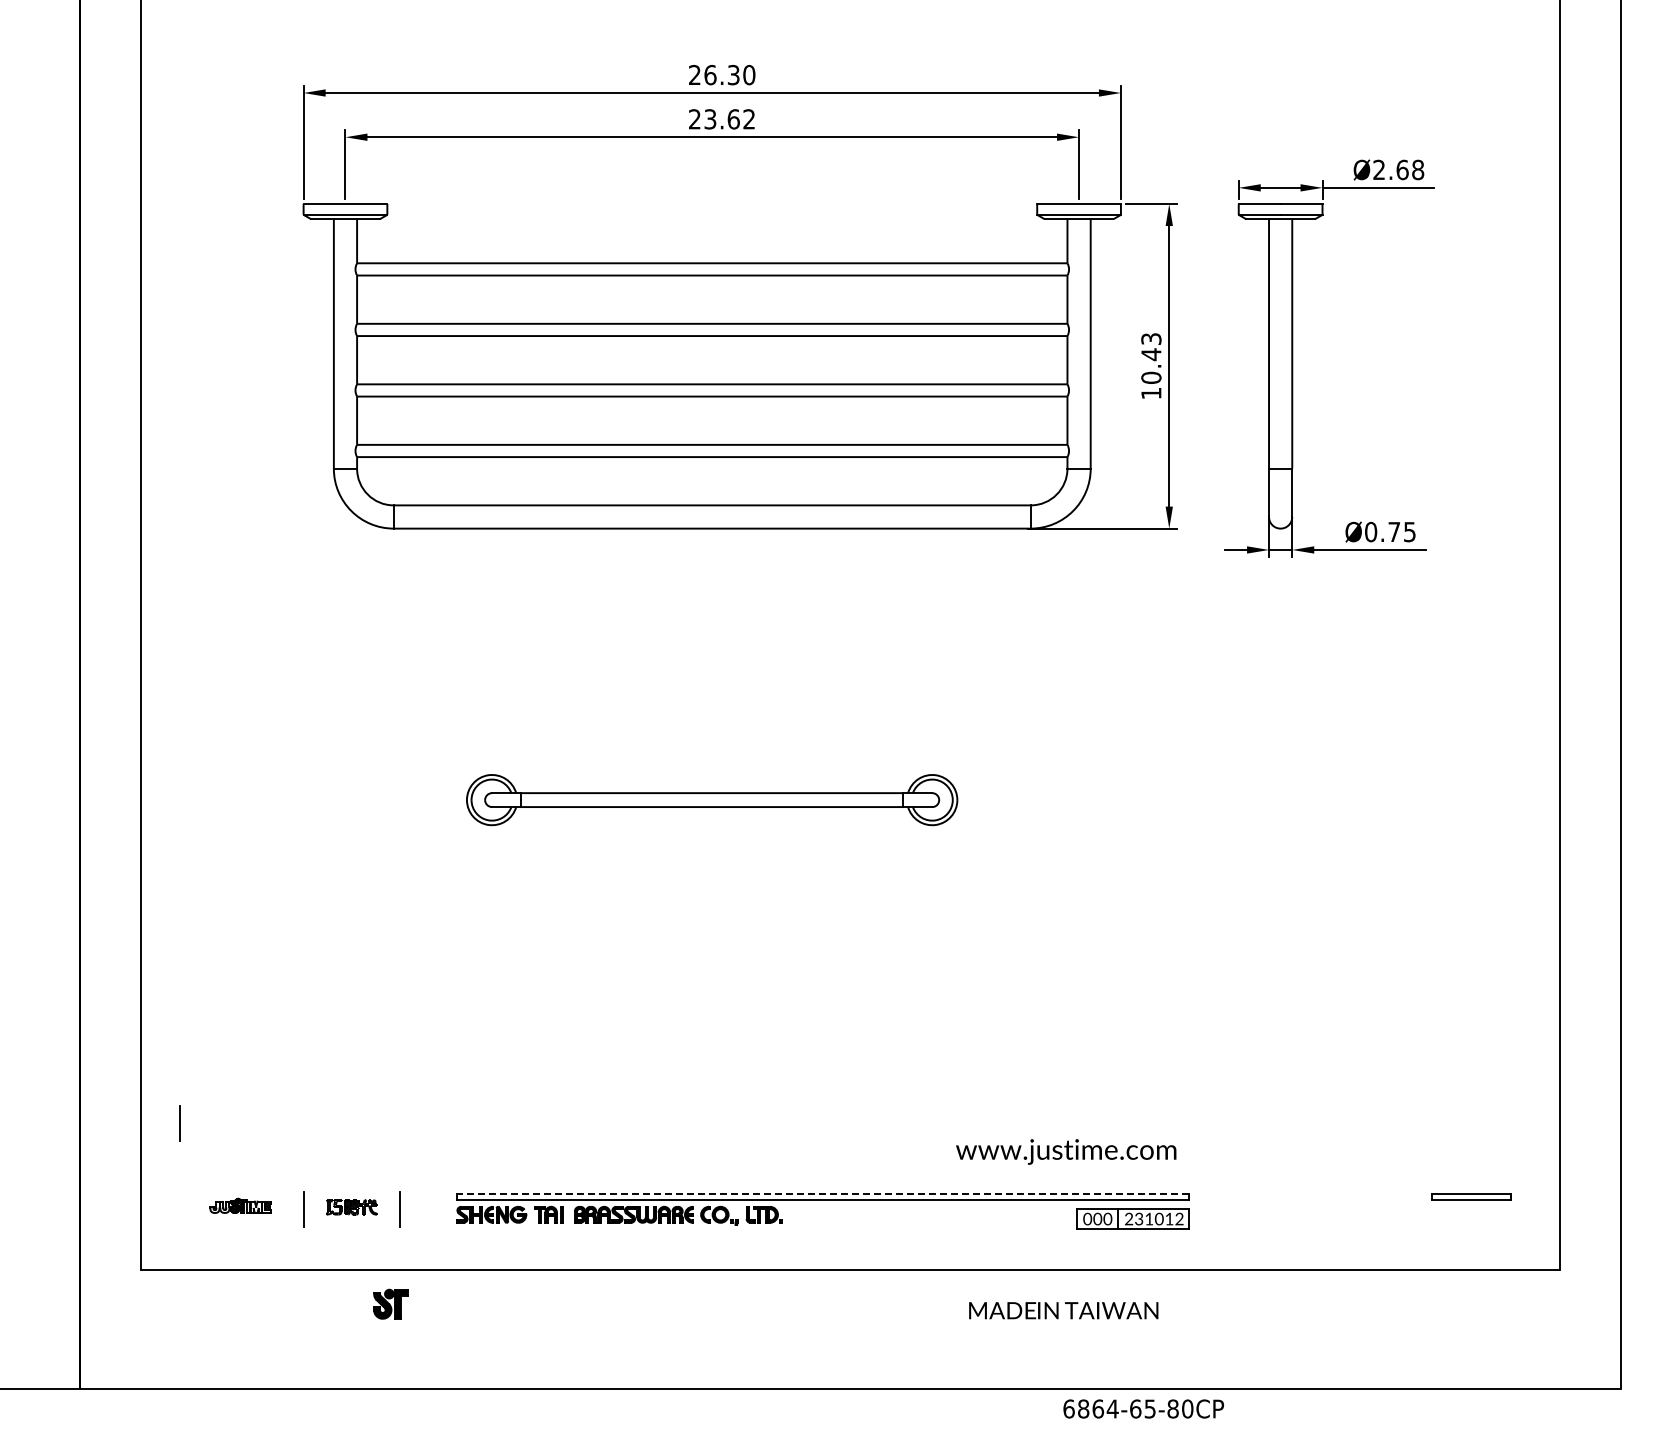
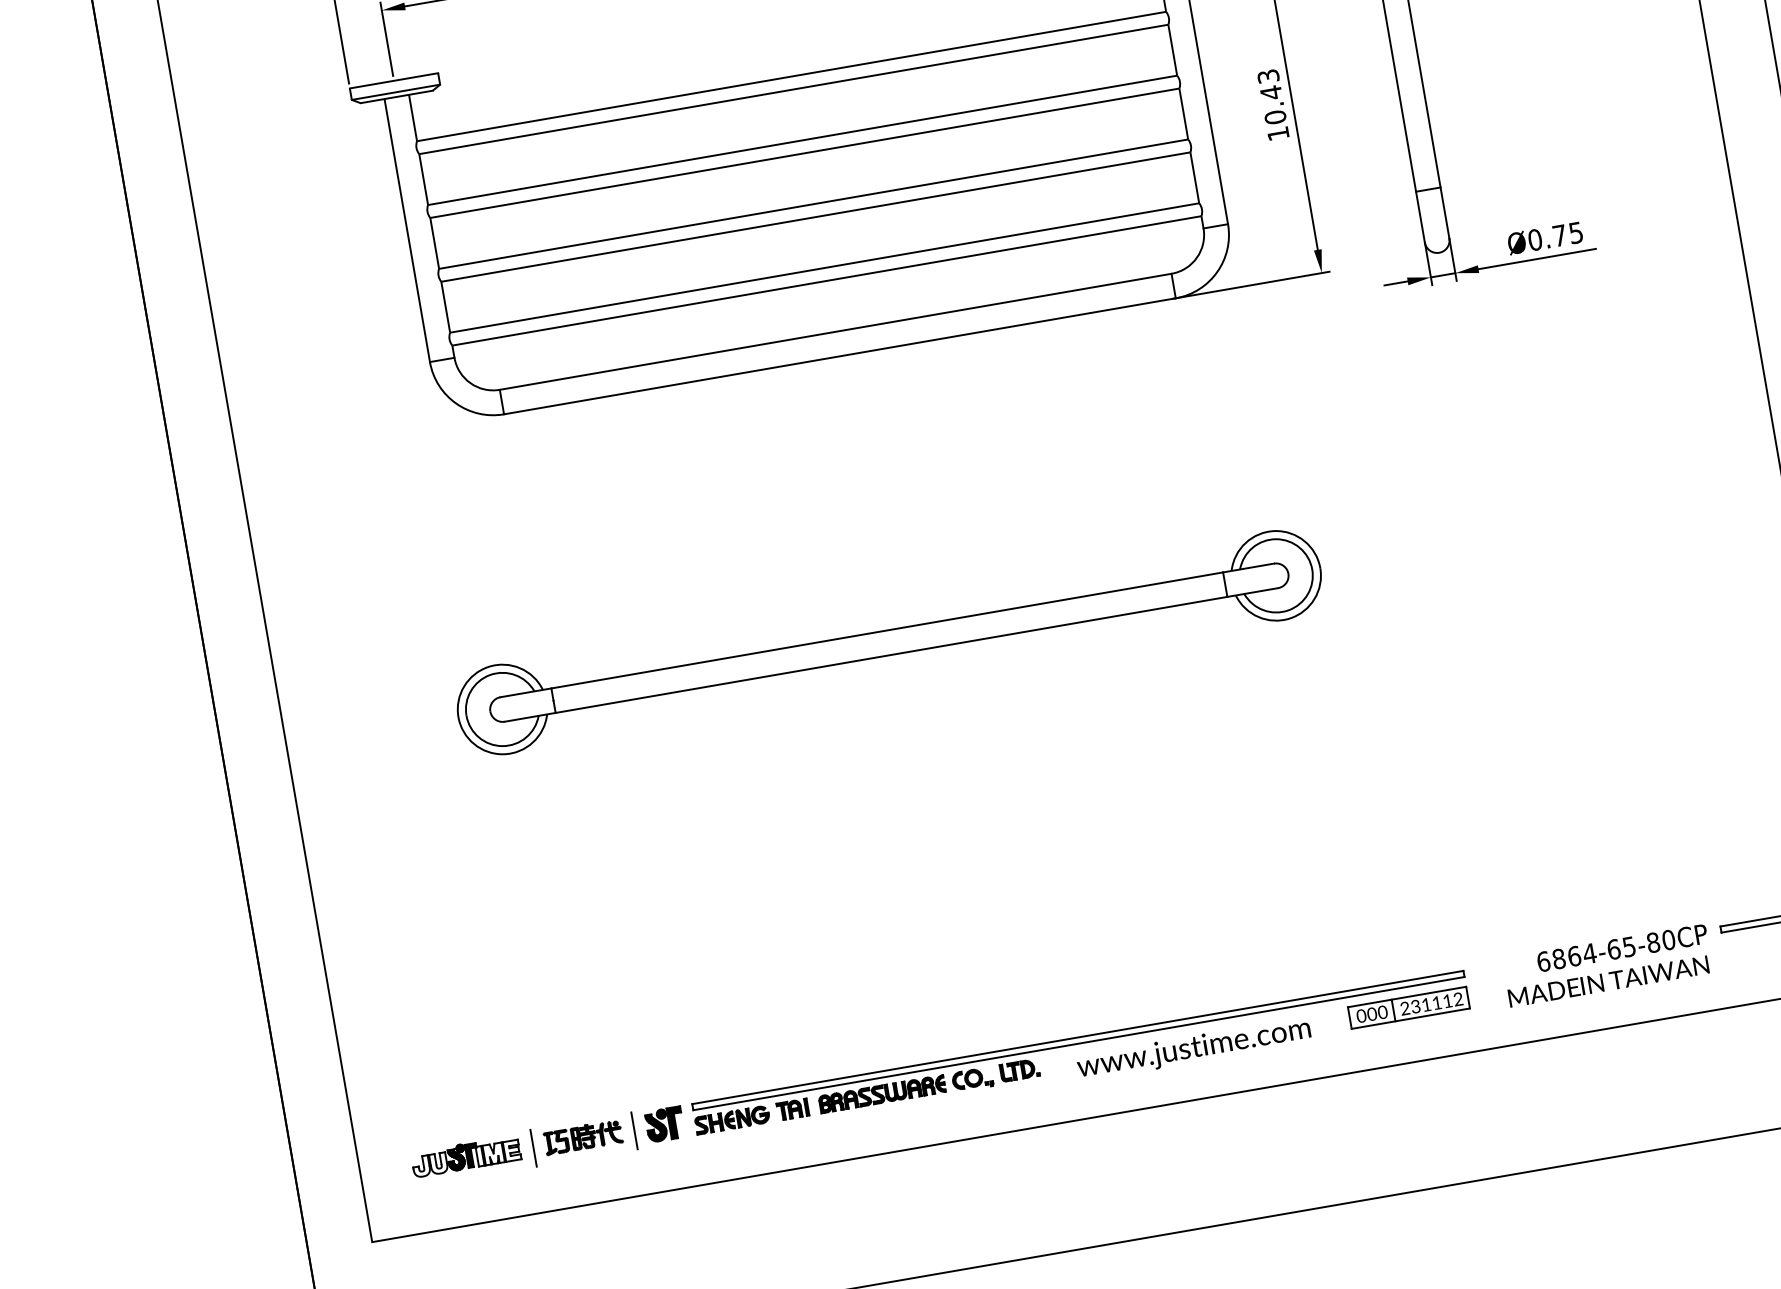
part: (711, 799) -> (888, 642), size x1.67
line: (179, 1123) -> (386, 1080), removed
text: (1066, 1151) -> (1194, 1048), moved
line: (823, 1193) -> (1078, 1037), dashed -> solid
part: (240, 1205) -> (465, 1156), size x1.67
part: (351, 1206) -> (582, 1136), size x1.43
text: (1158, 1218) -> (1436, 1002), 231012 -> 231112
part: (390, 1303) -> (664, 1123), moved
text: (1063, 1310) -> (1608, 981), moved
text: (1143, 1408) -> (1622, 947), moved

